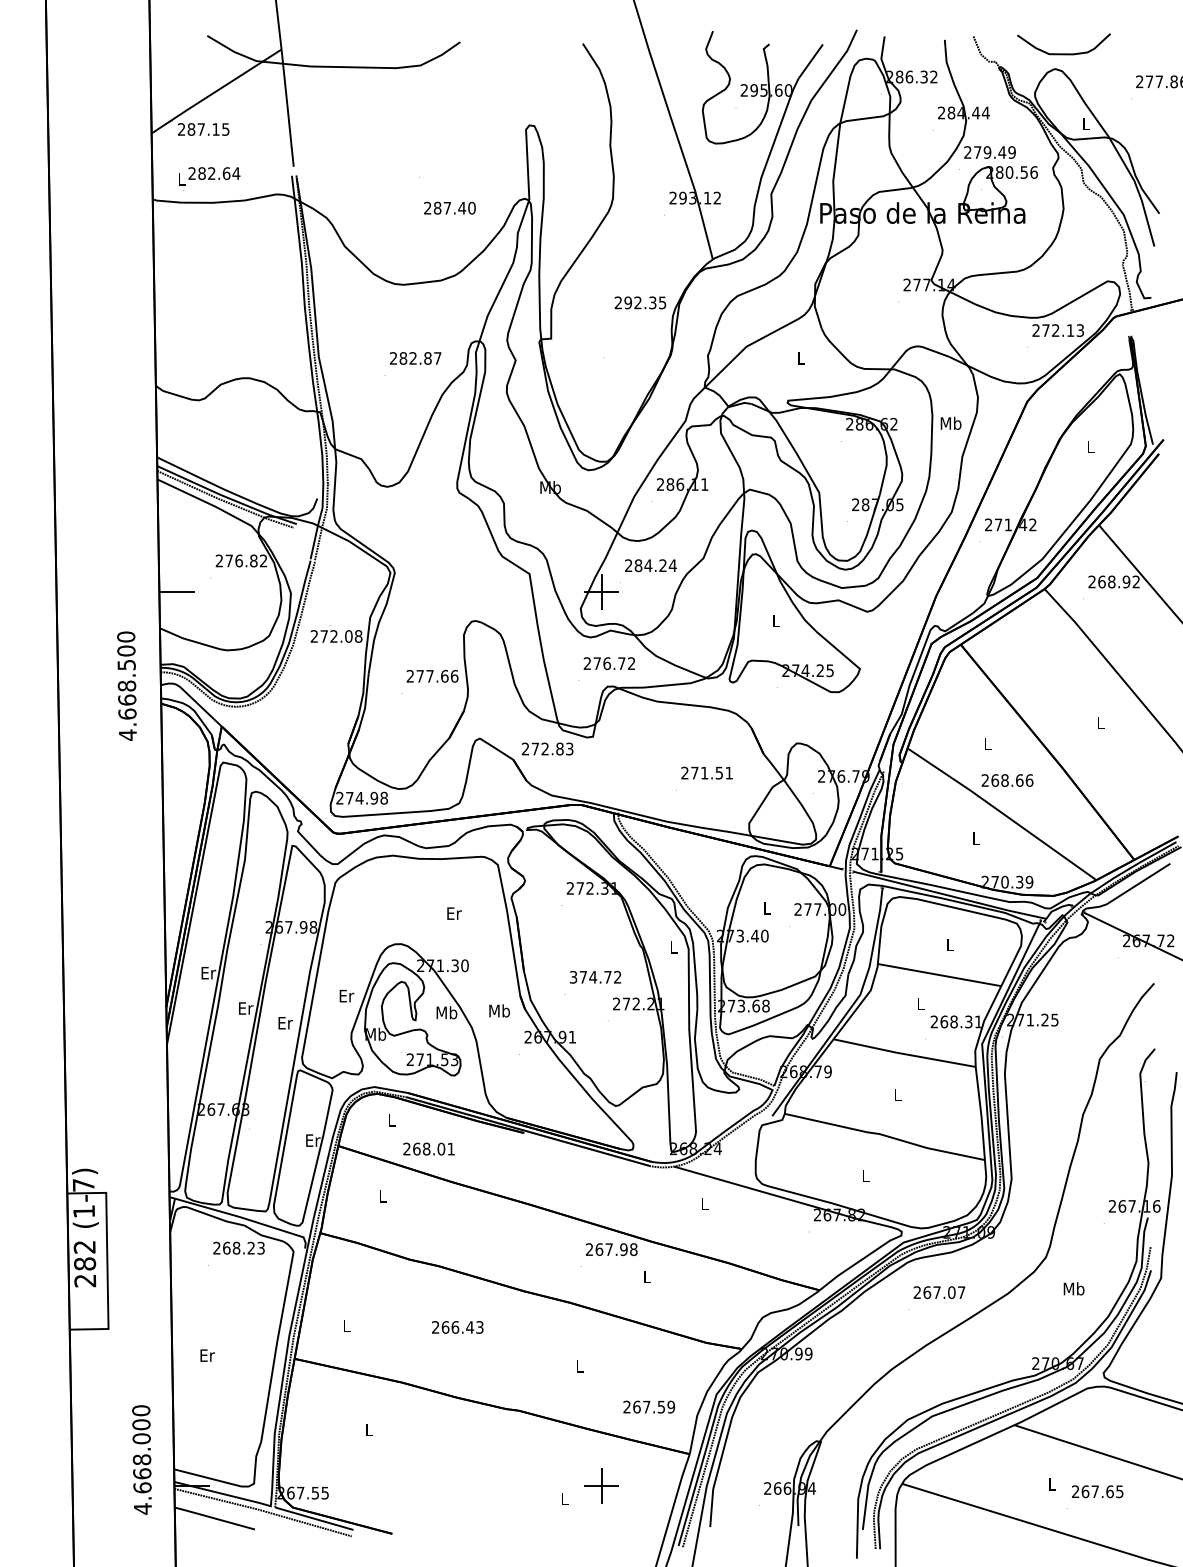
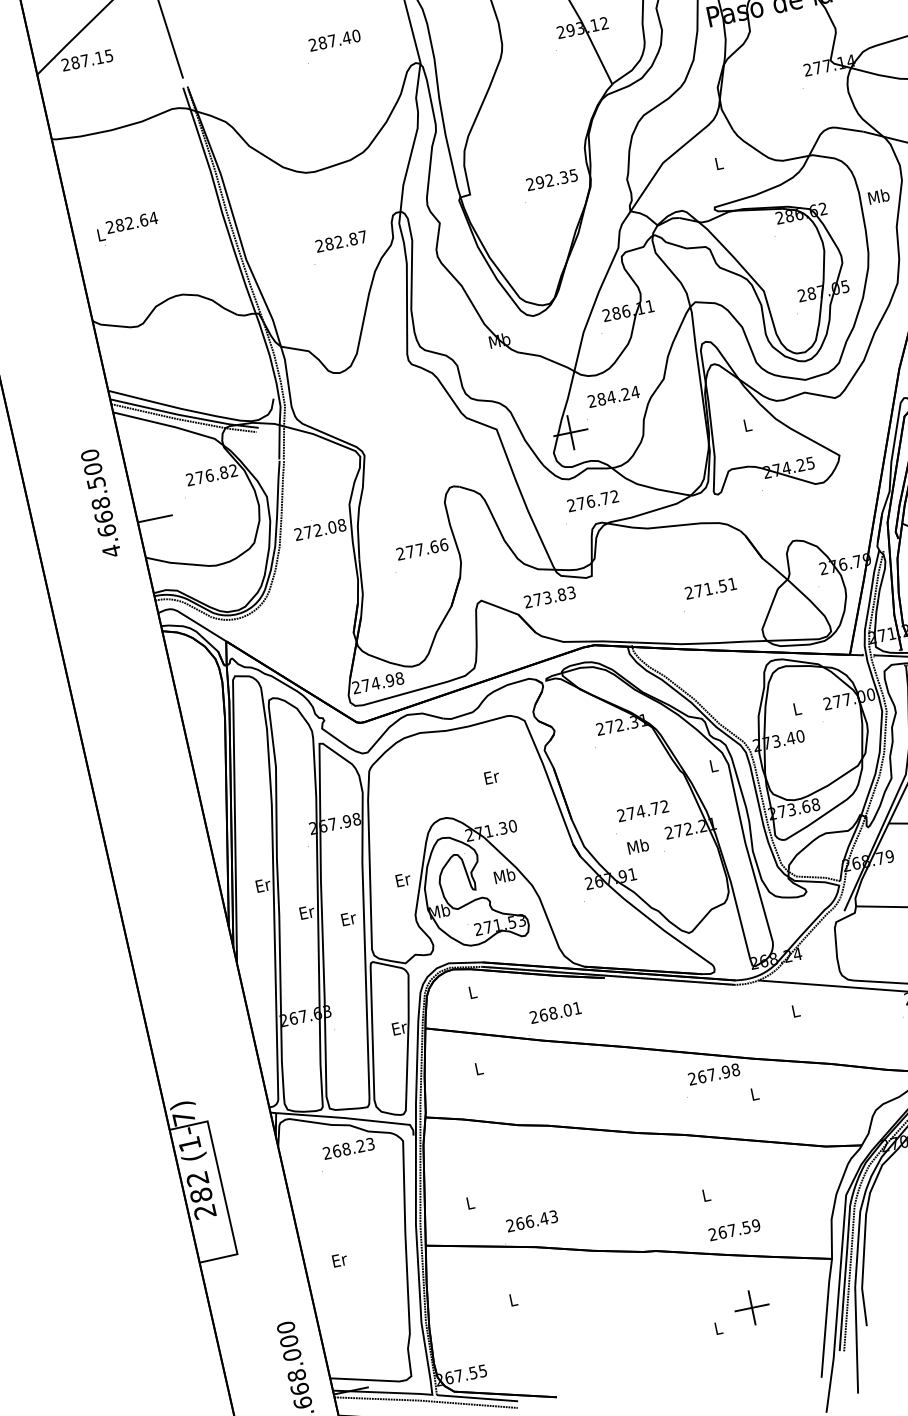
text: (209, 178) -> (128, 228), moved
text: (449, 207) -> (334, 39), moved
text: (640, 302) -> (552, 179), moved
text: (126, 685) -> (100, 502), moved
text: (544, 749) -> (546, 598), 272.83 -> 273.83
text: (573, 977) -> (621, 815), 374.72 -> 274.72
text: (499, 1010) -> (638, 846), moved
text: (428, 1148) -> (555, 1012), moved
text: (457, 1327) -> (531, 1221), moved
text: (649, 1406) -> (734, 1229), moved

